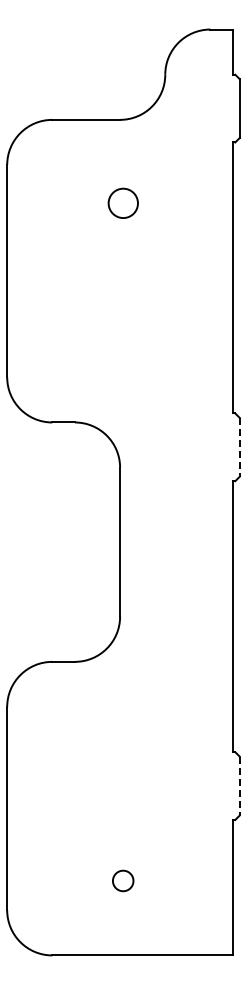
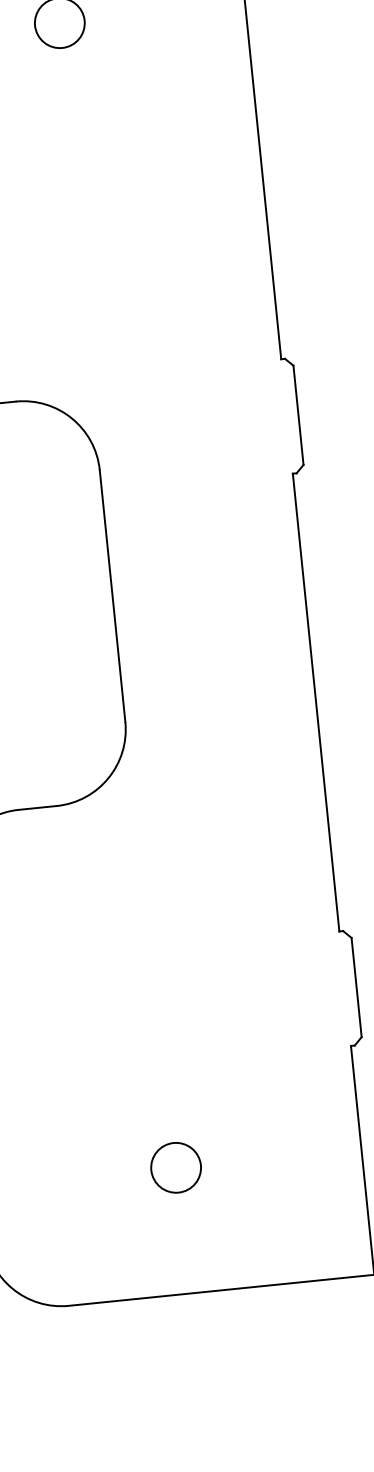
line: (239, 447) -> (298, 415), dashed -> solid
line: (239, 786) -> (356, 988), dashed -> solid
circle: (122, 880) -> (174, 1167), size x1.43

